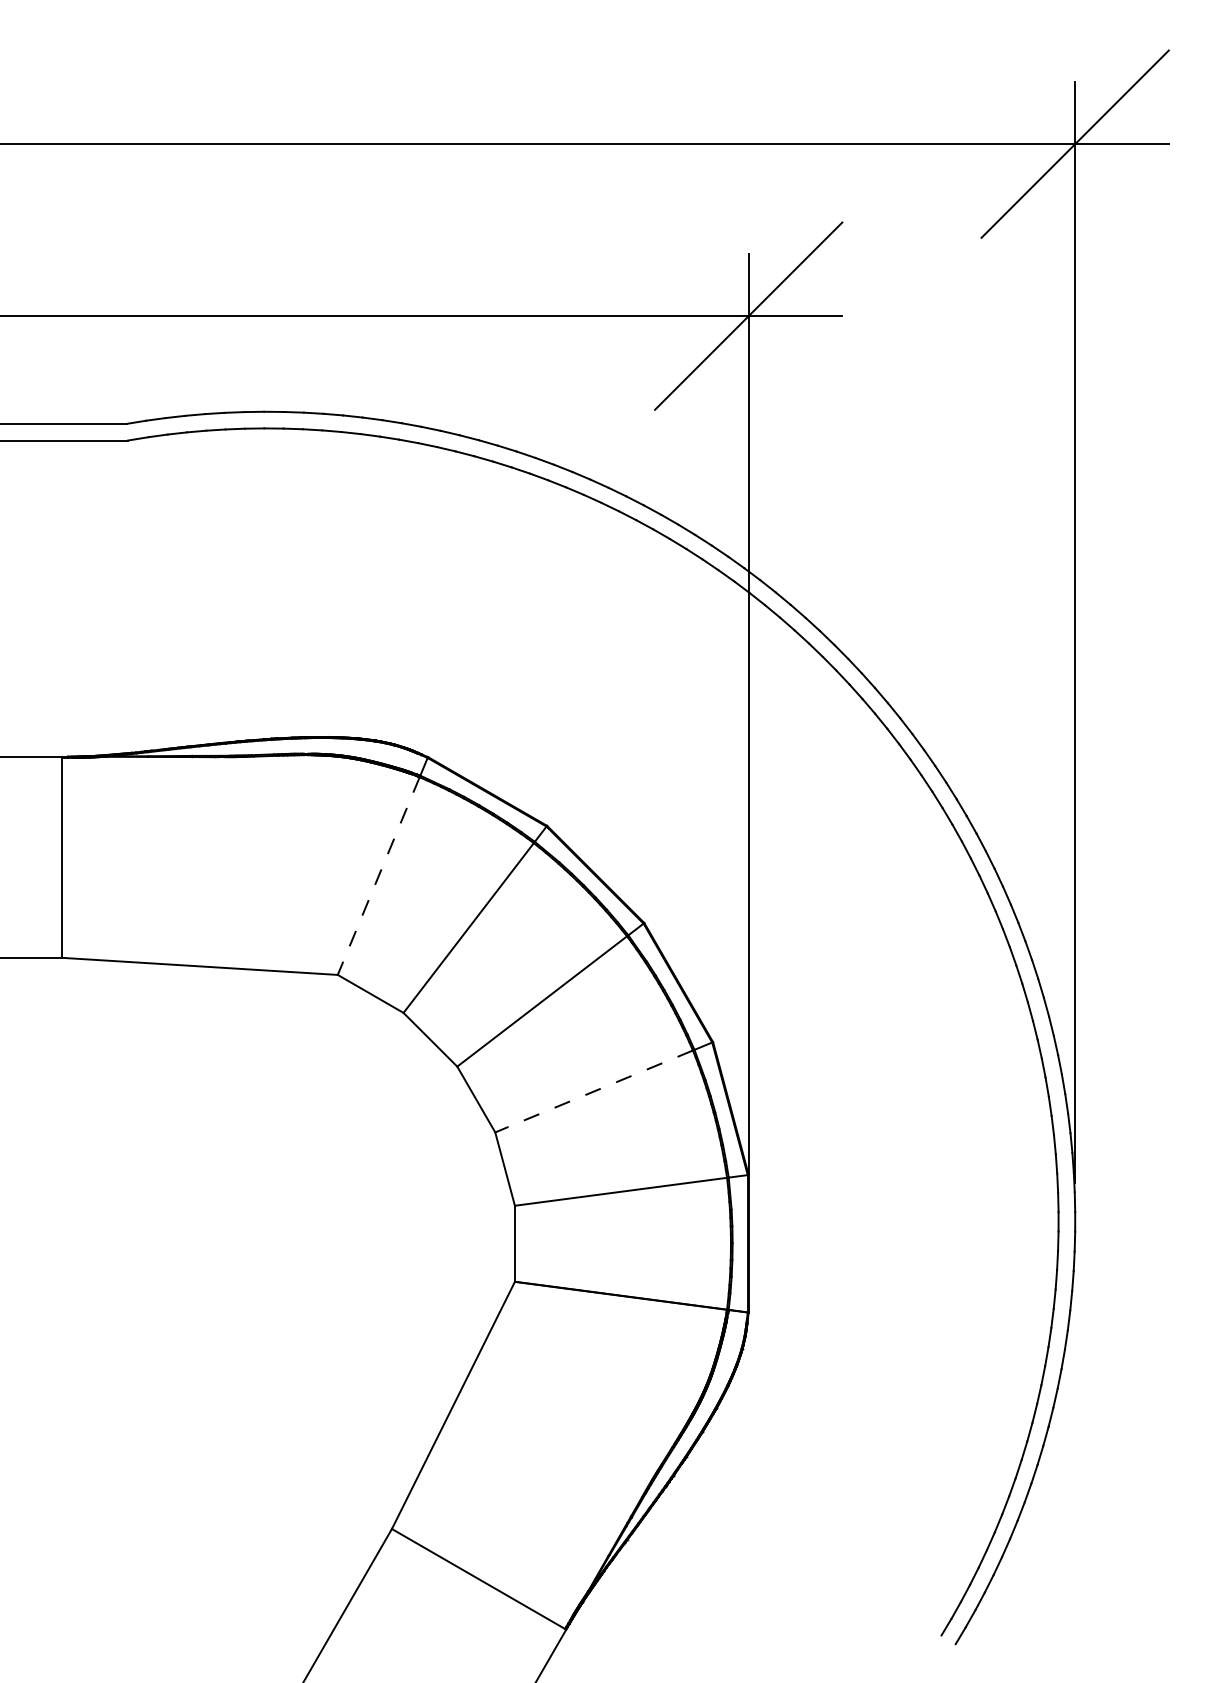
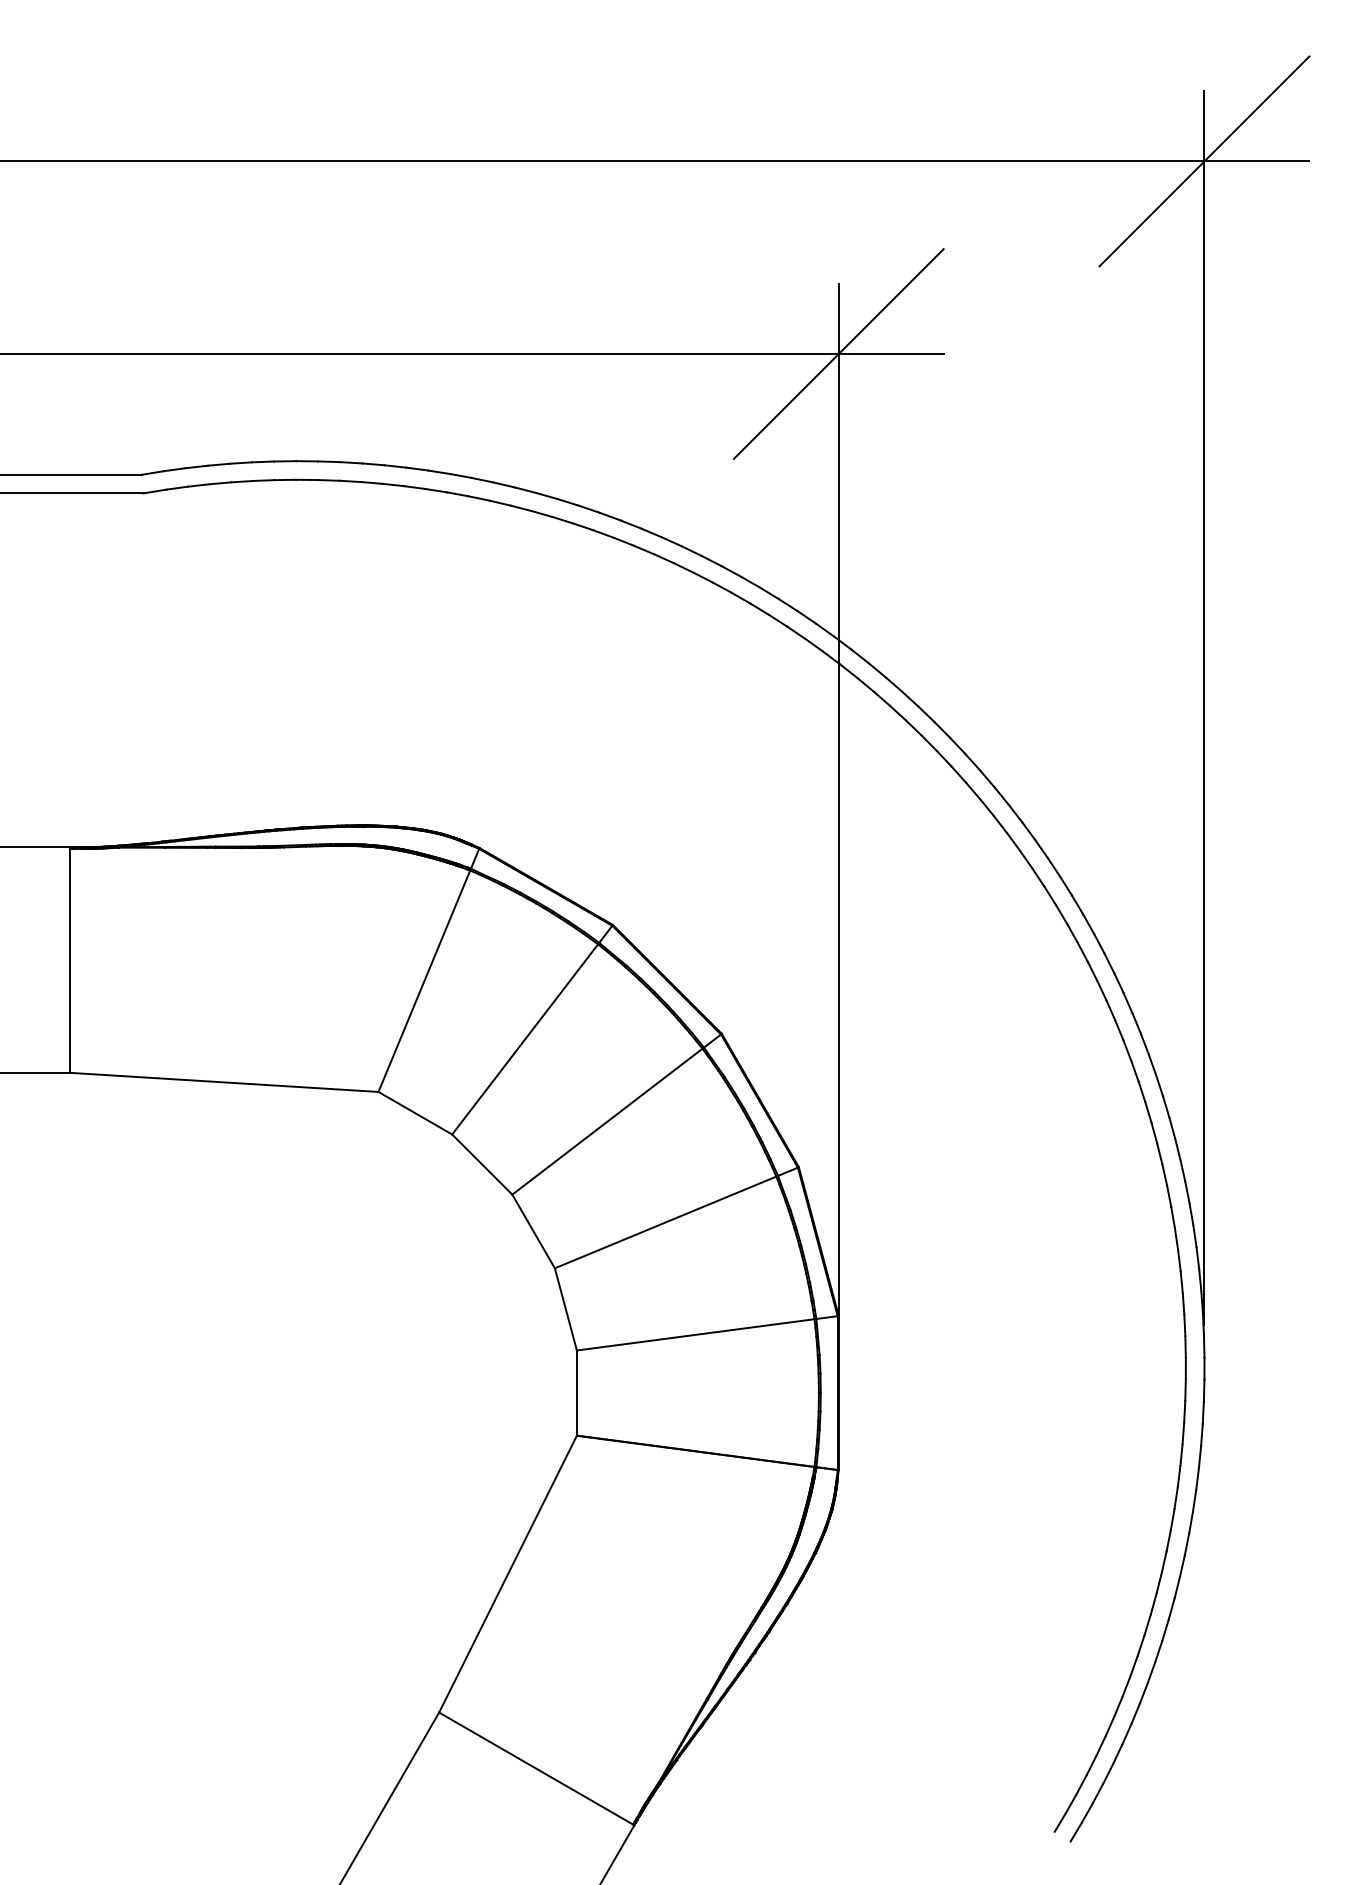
line: (378, 876) -> (424, 981), dashed -> solid
line: (594, 1091) -> (666, 1222), dashed -> solid

